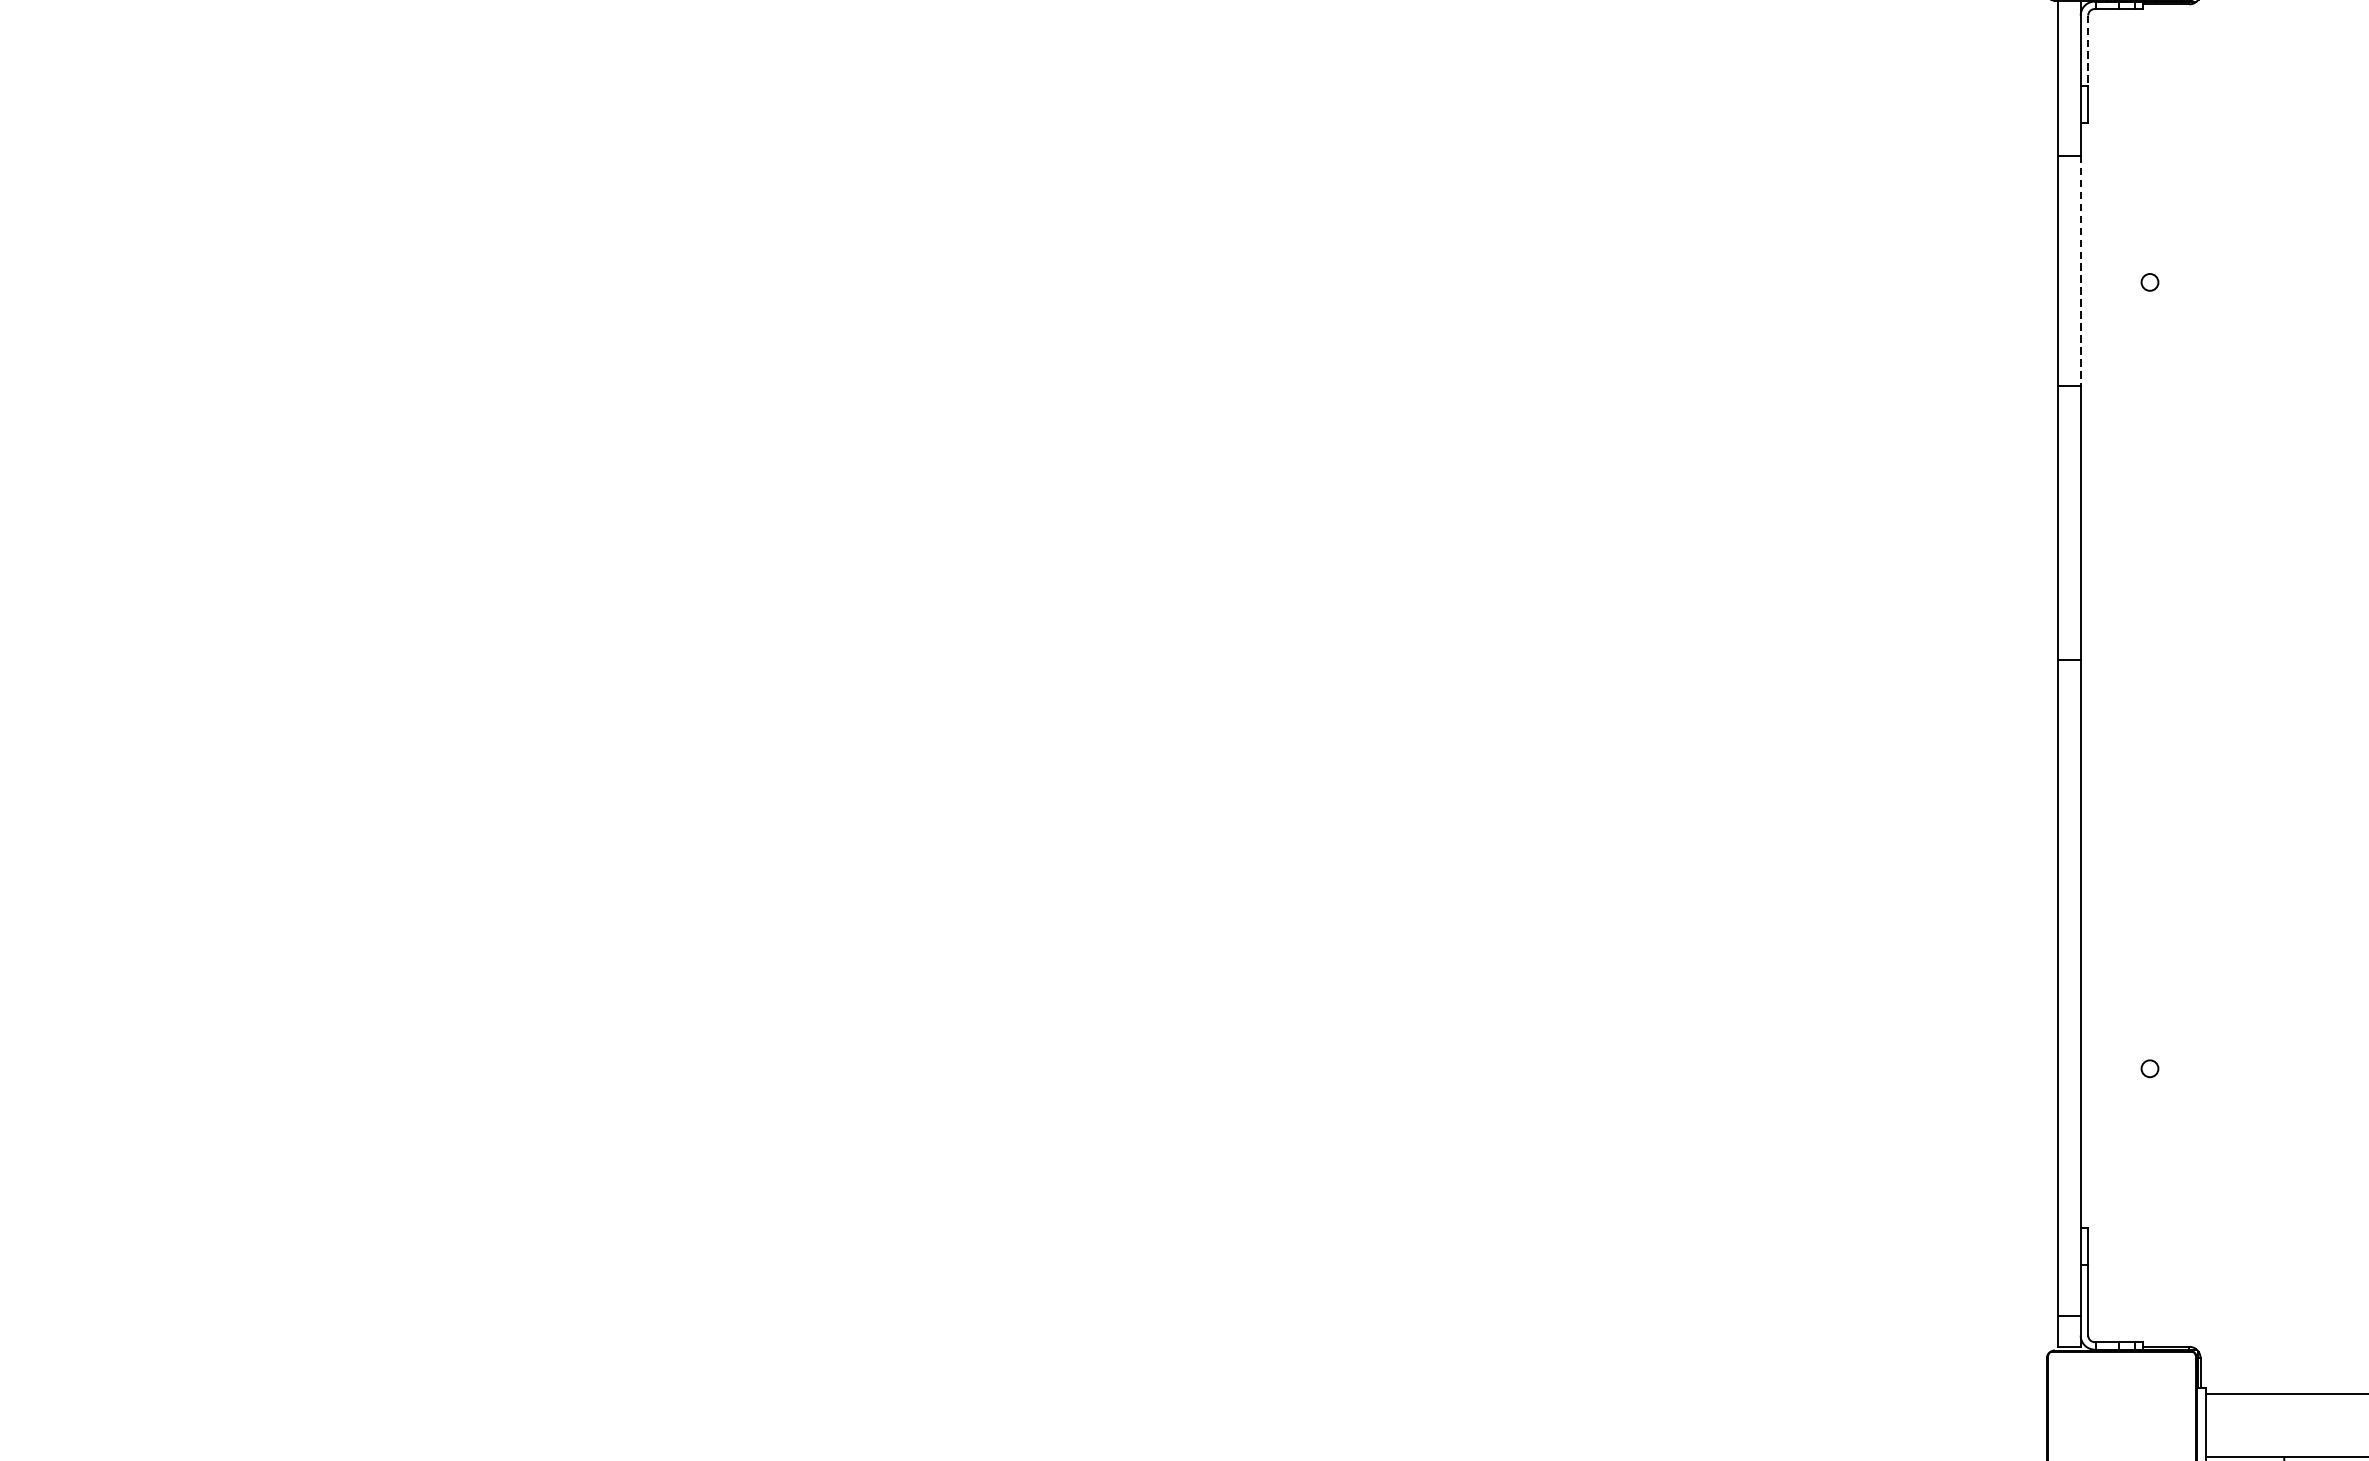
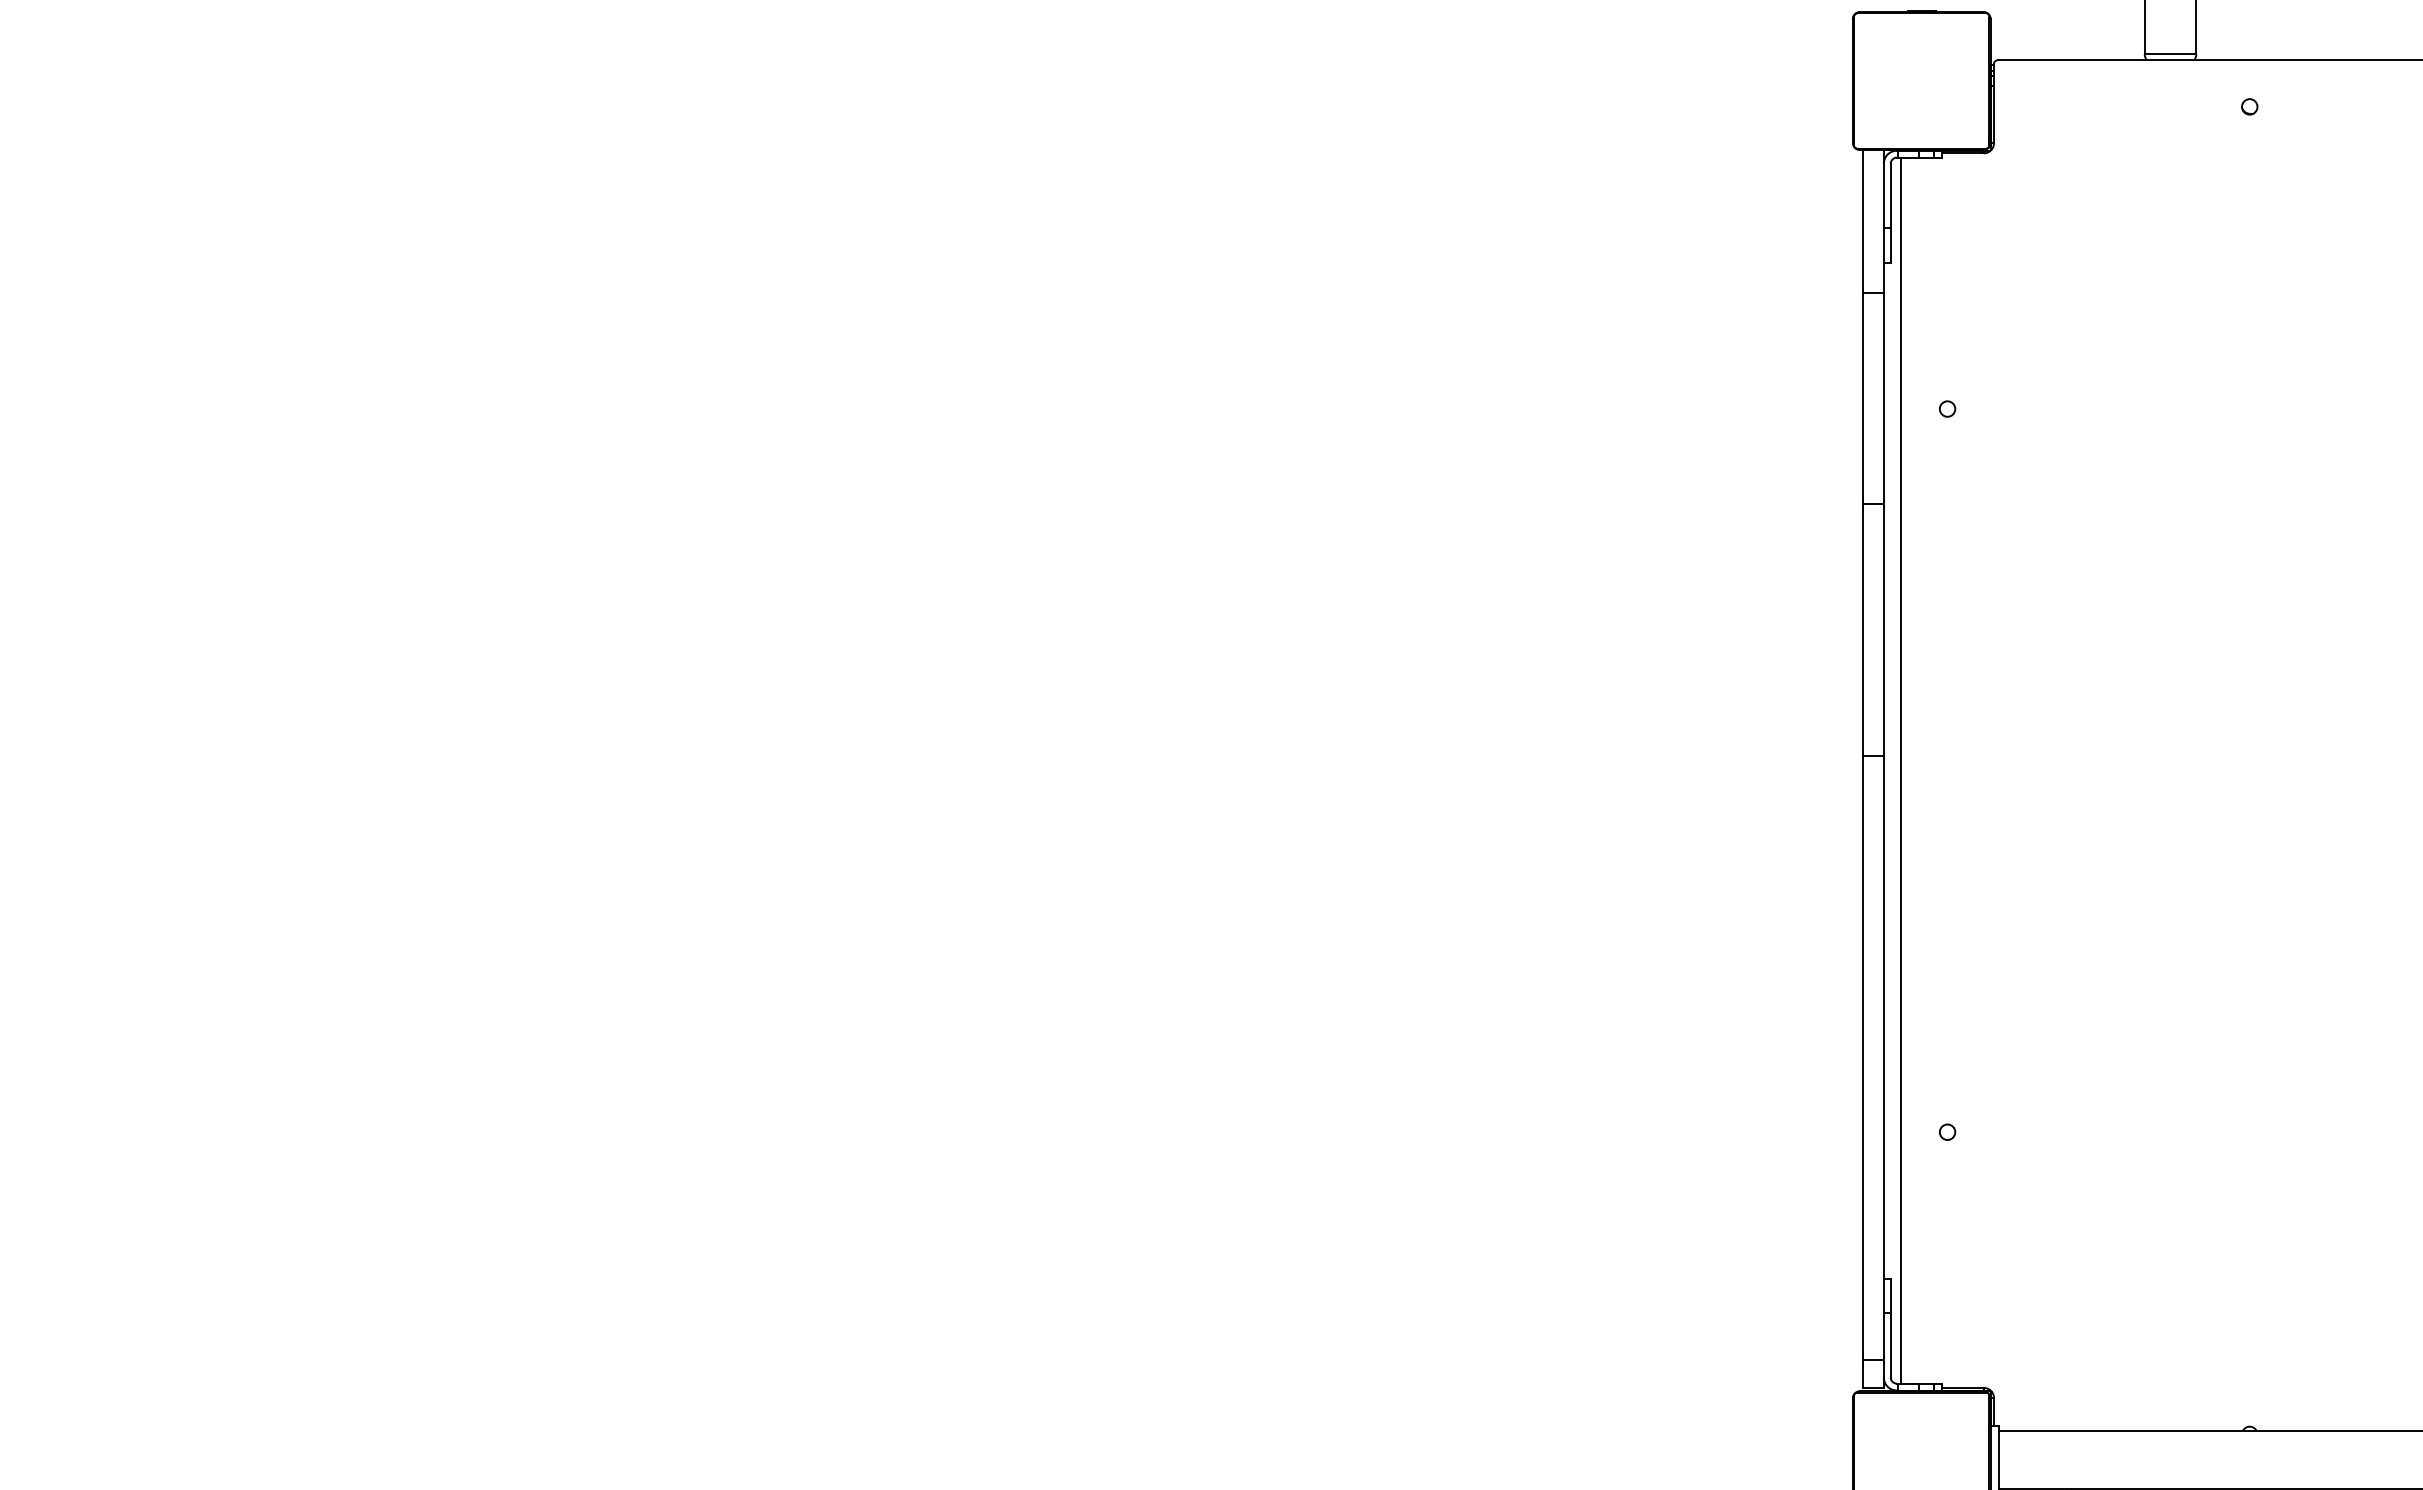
line: (2087, 51) -> (1890, 196), dashed -> solid
line: (2080, 270) -> (1883, 398), dashed -> solid
line: (2099, 675) -> (1901, 770), added

